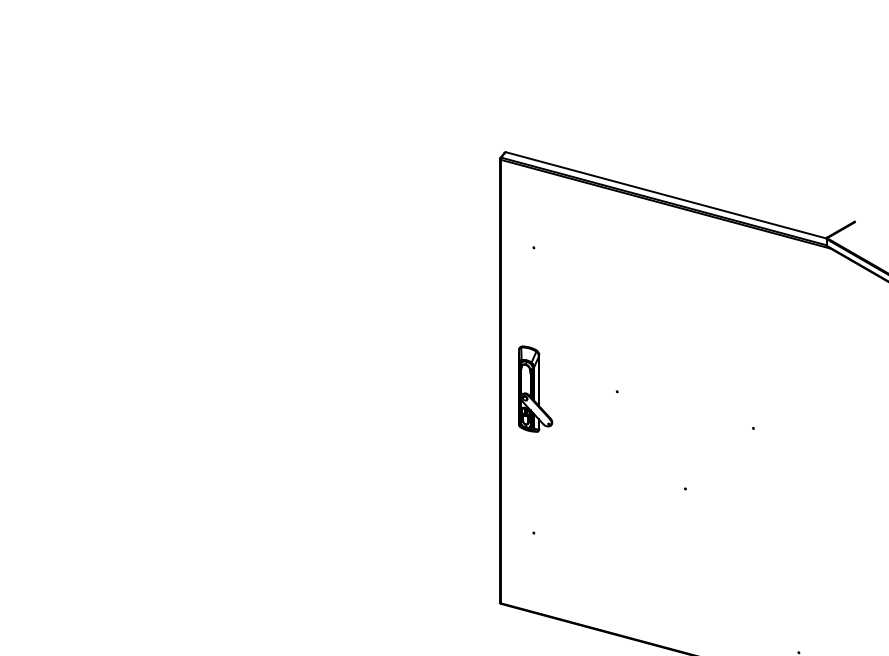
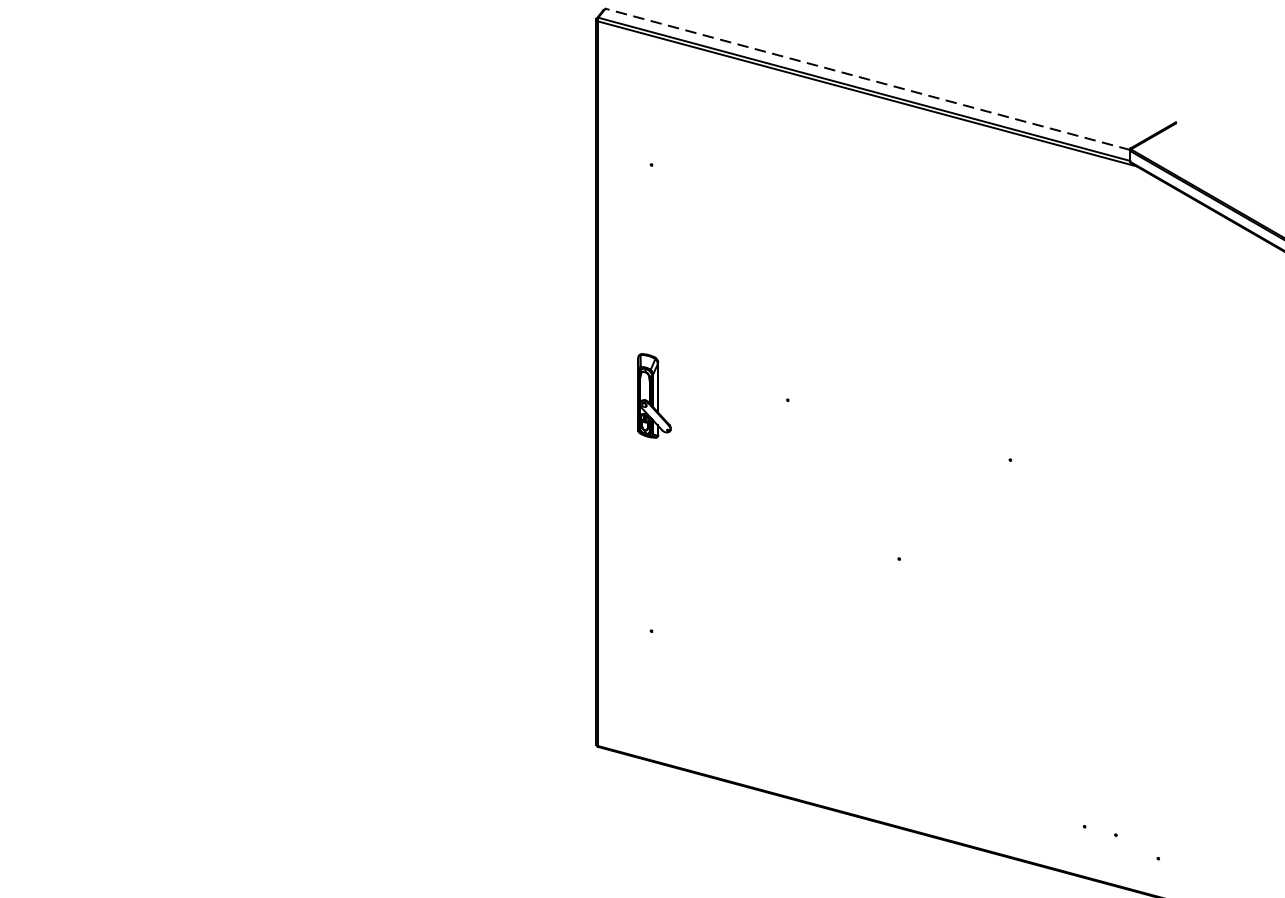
line: (665, 195) -> (866, 79), solid -> dashed
part: (535, 388) -> (654, 394), size x0.6

